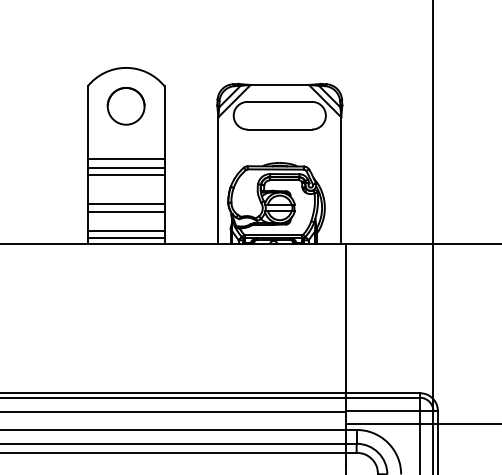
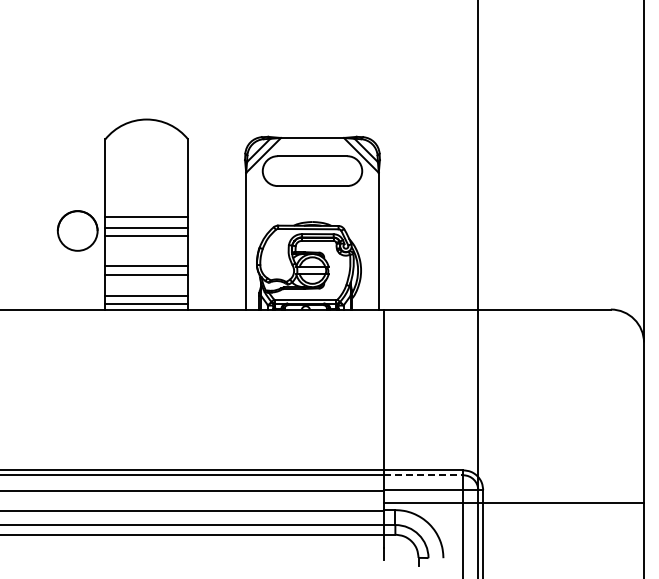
part: (125, 105) -> (77, 230), moved
line: (382, 397) -> (423, 475), solid -> dashed

